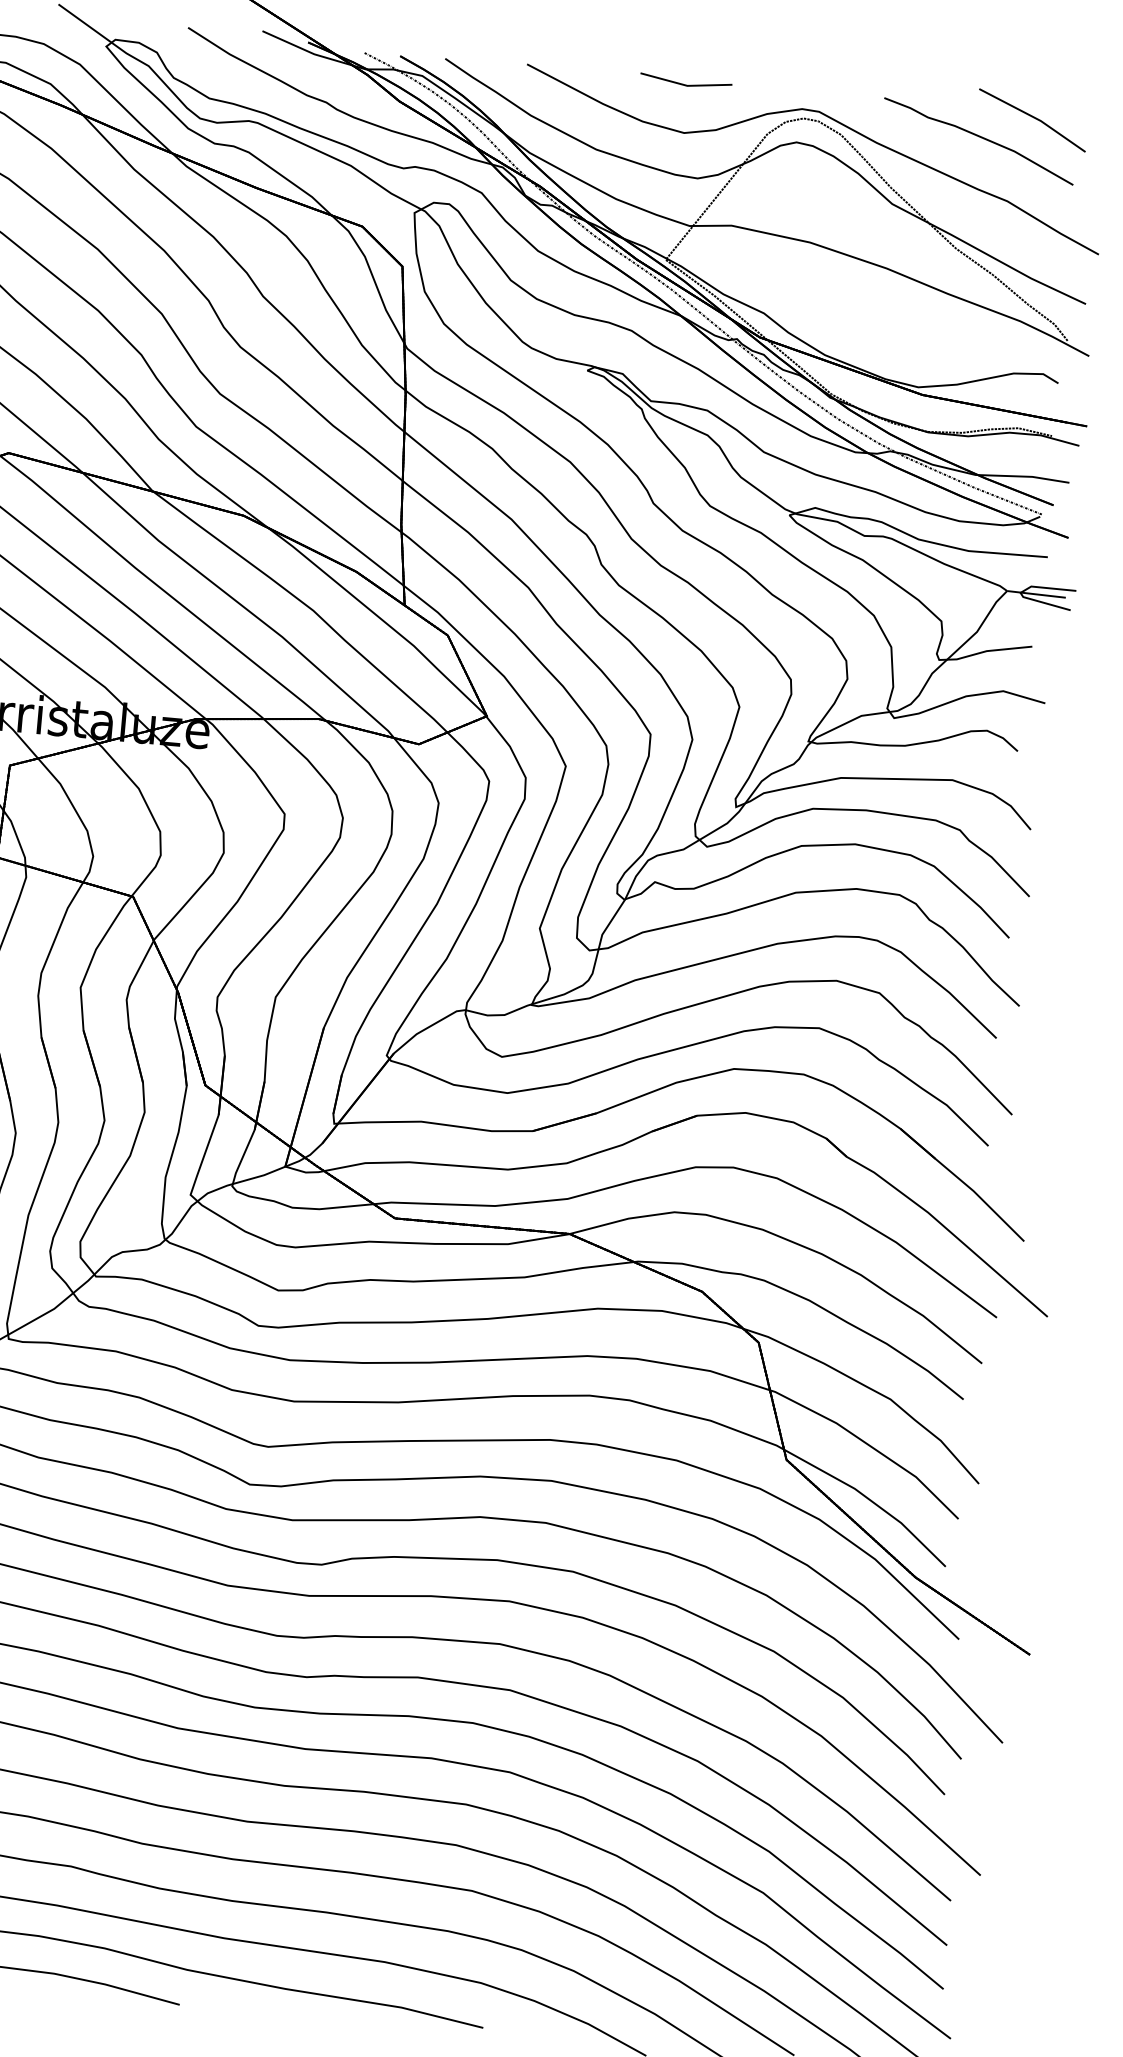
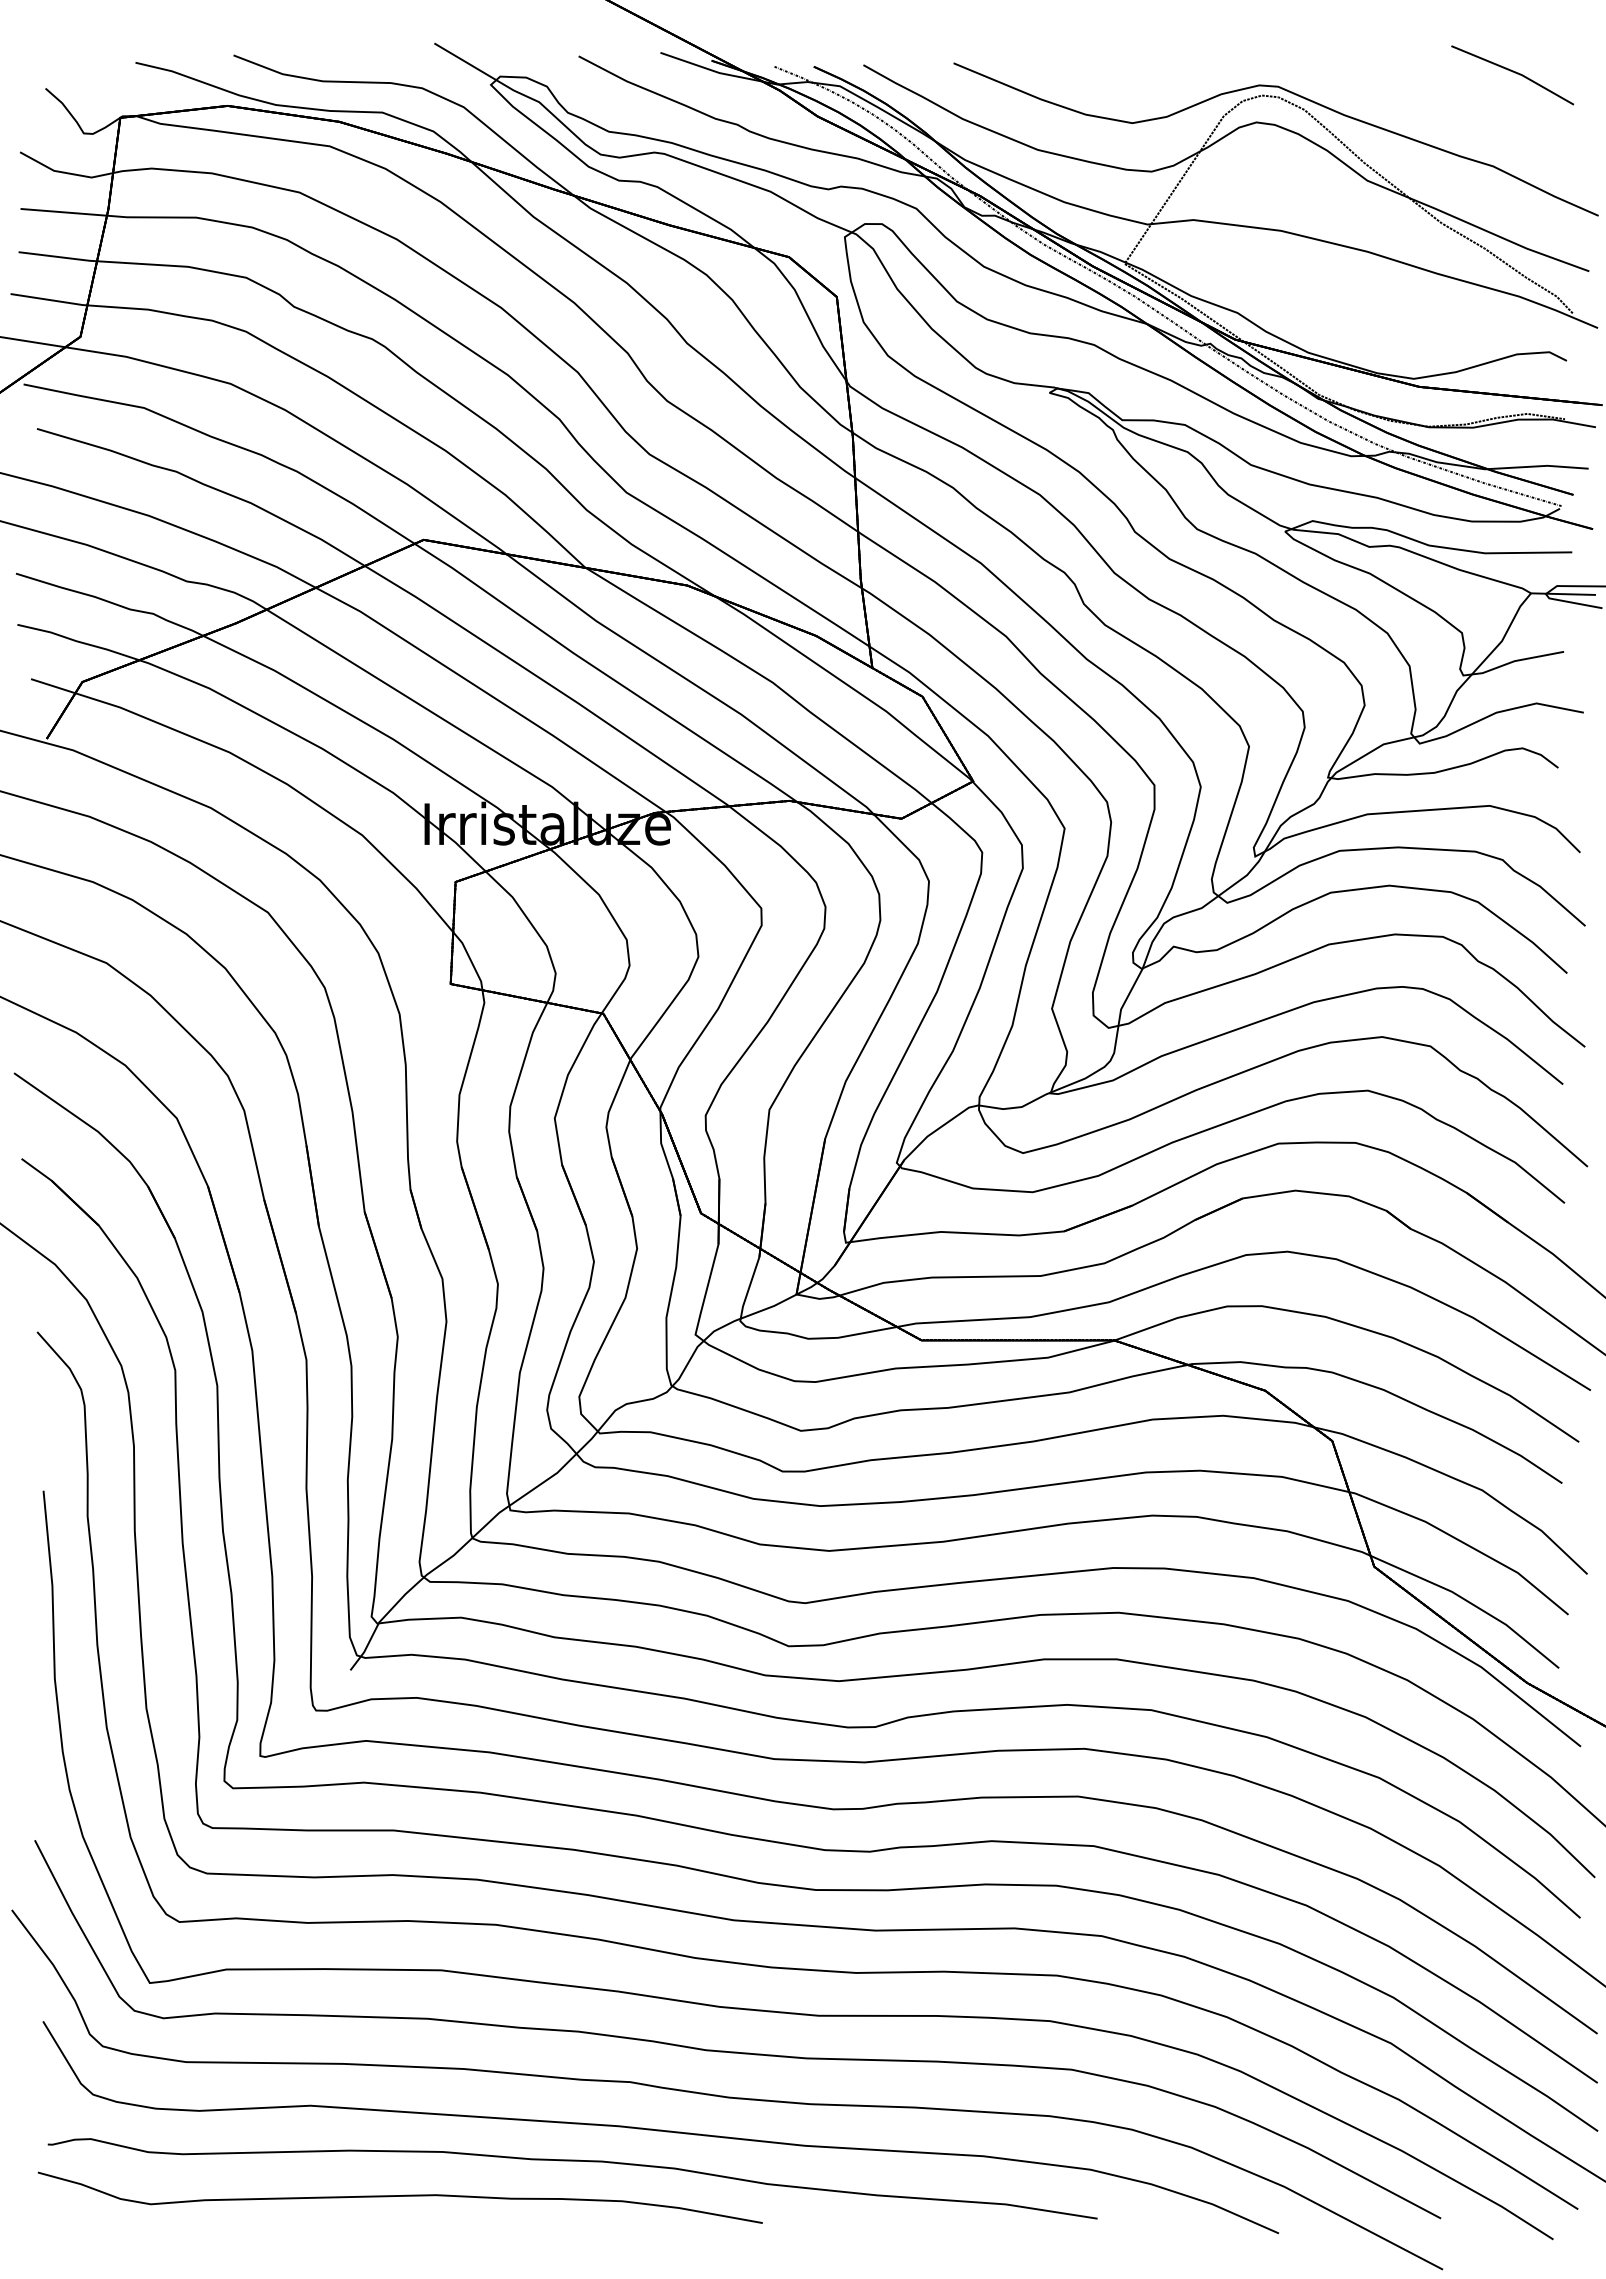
line: (684, 84) -> (1128, 69), removed
curve: (979, 137) -> (1456, 99), removed

